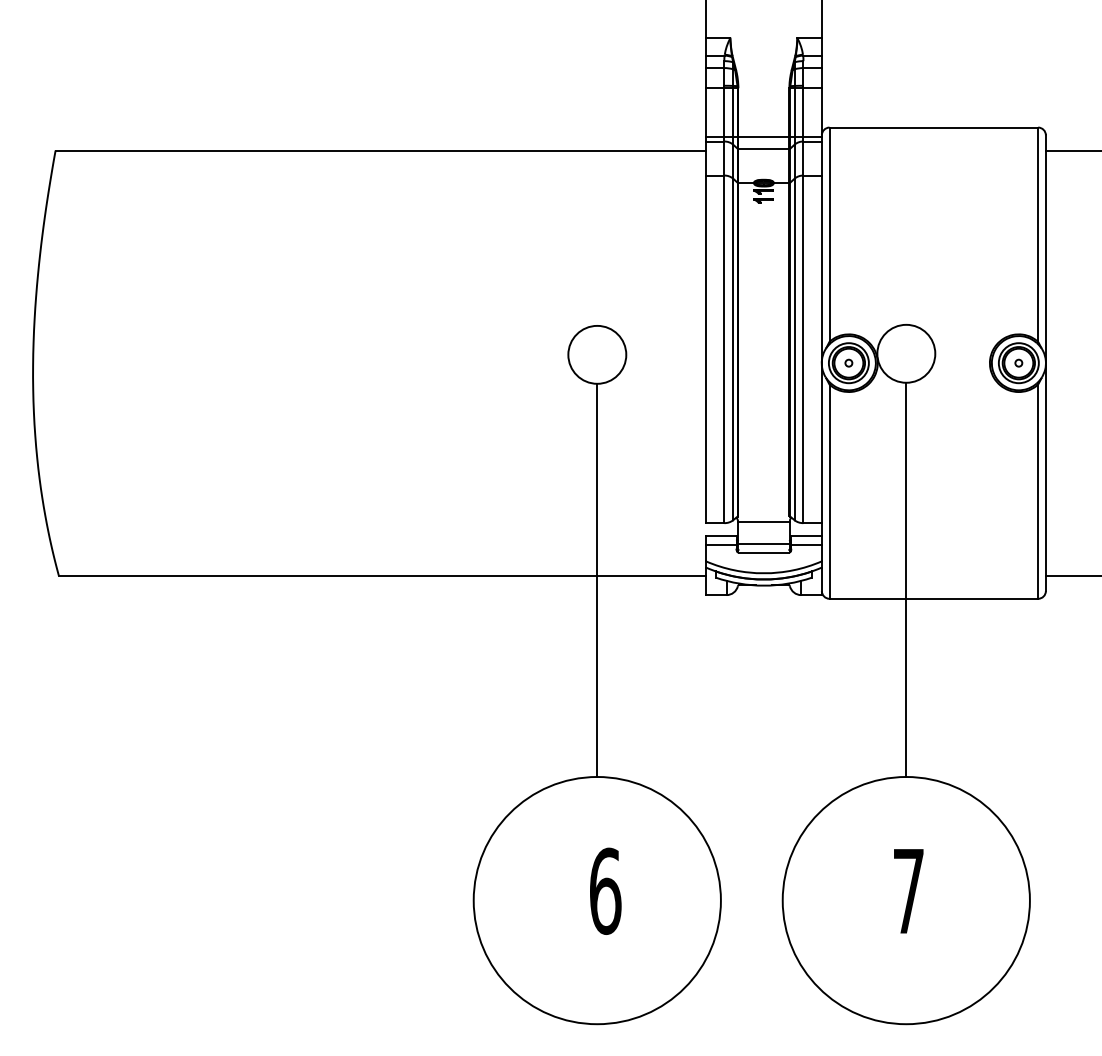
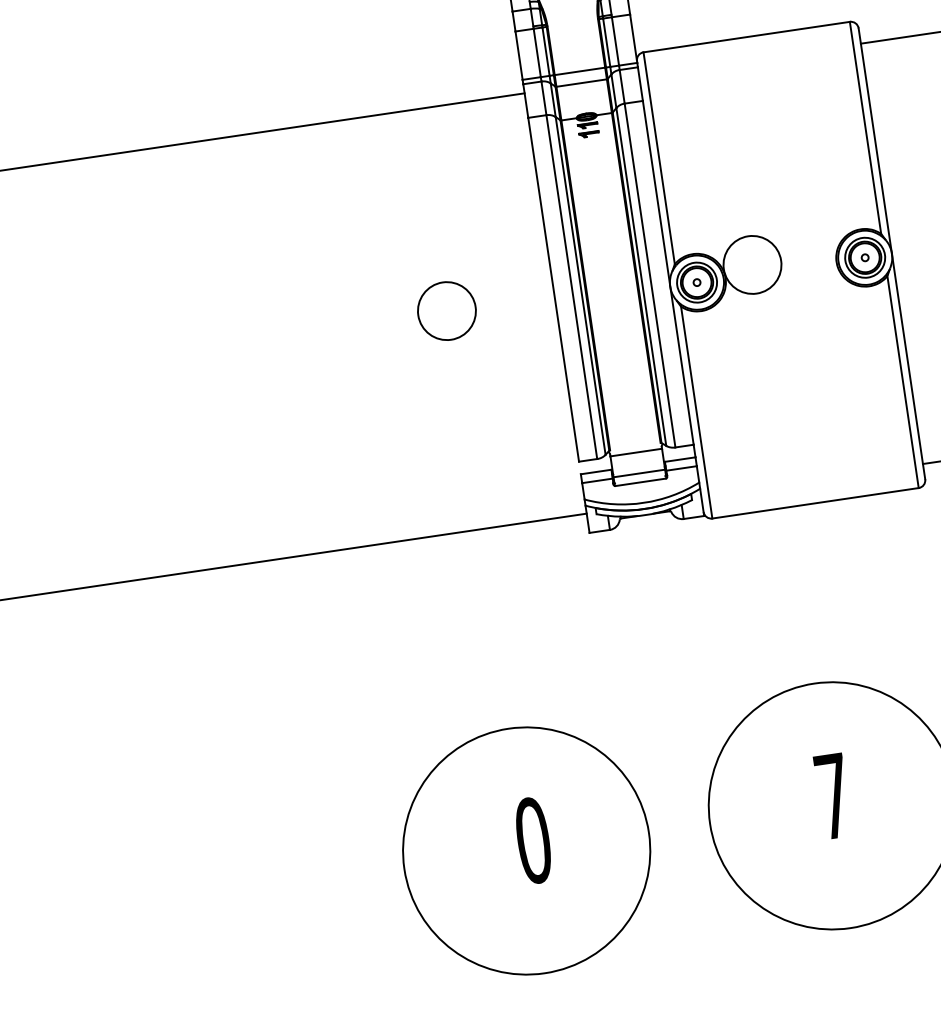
line: (597, 579) -> (479, 533), removed
line: (906, 579) -> (785, 488), removed
text: (605, 890) -> (533, 839), 6 -> 0

